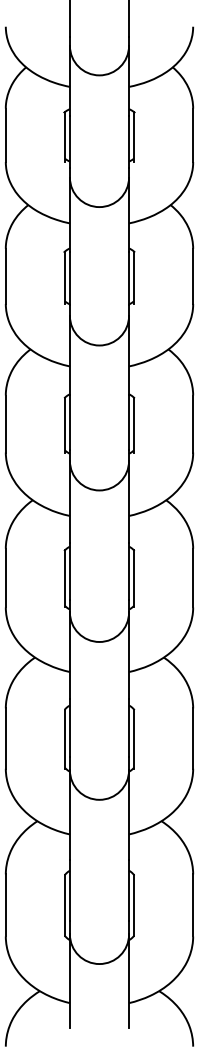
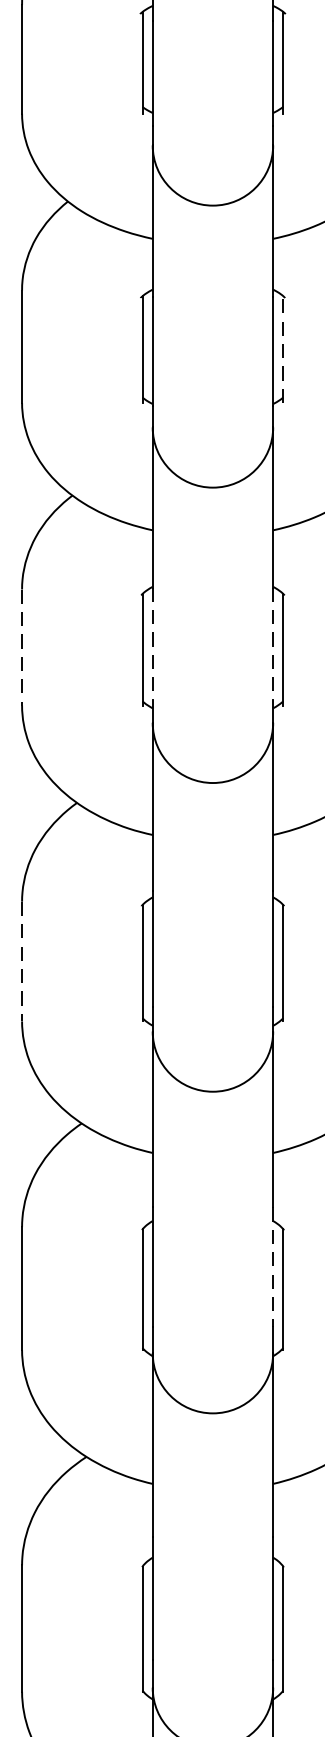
line: (134, 277) -> (284, 349), solid -> dashed
line: (69, 422) -> (151, 644), solid -> dashed
line: (129, 422) -> (274, 644), solid -> dashed
line: (5, 424) -> (21, 648), solid -> dashed
line: (5, 578) -> (21, 962), solid -> dashed
line: (129, 728) -> (274, 1268), solid -> dashed

